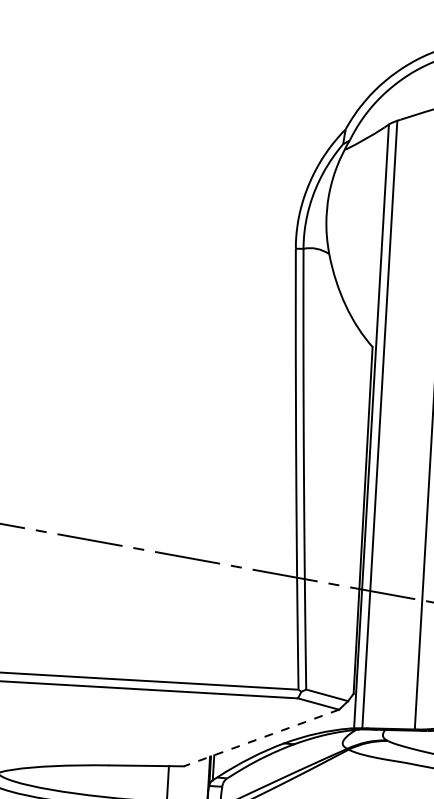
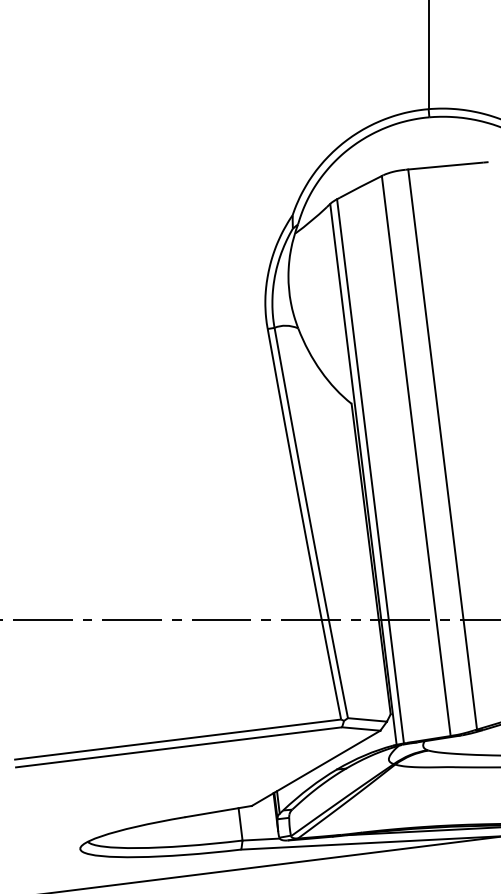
line: (260, 738) -> (315, 768), dashed -> solid

